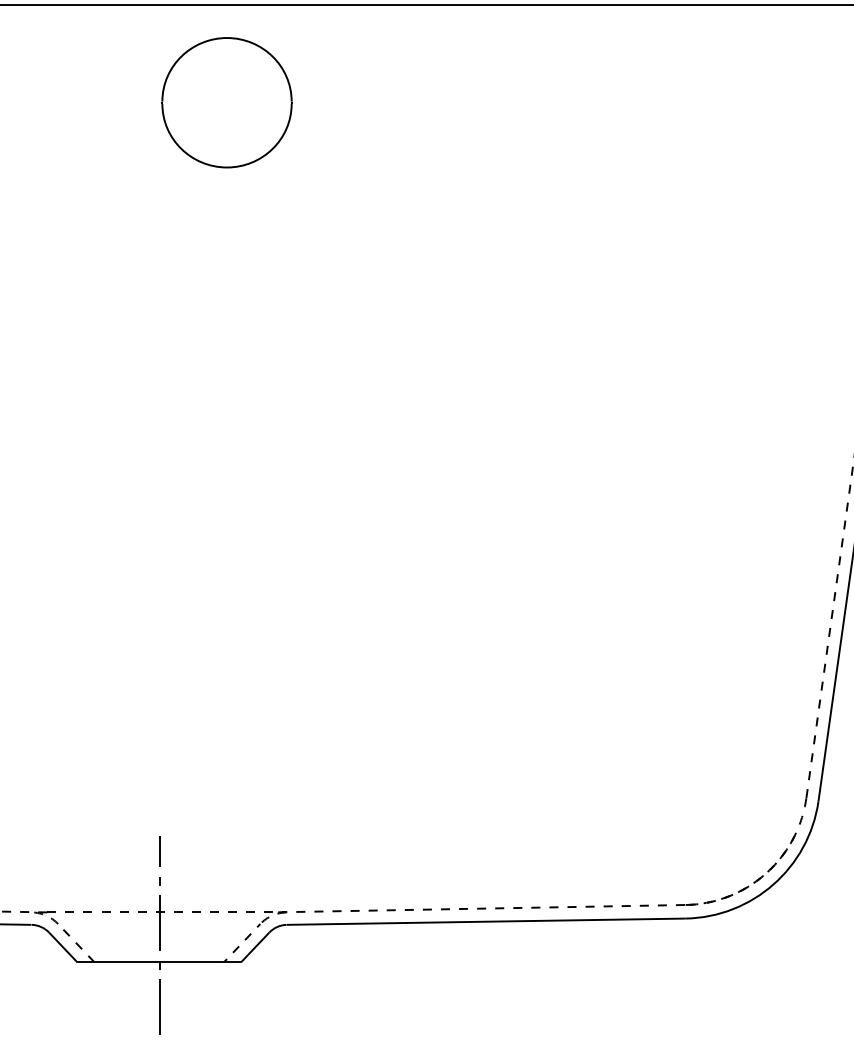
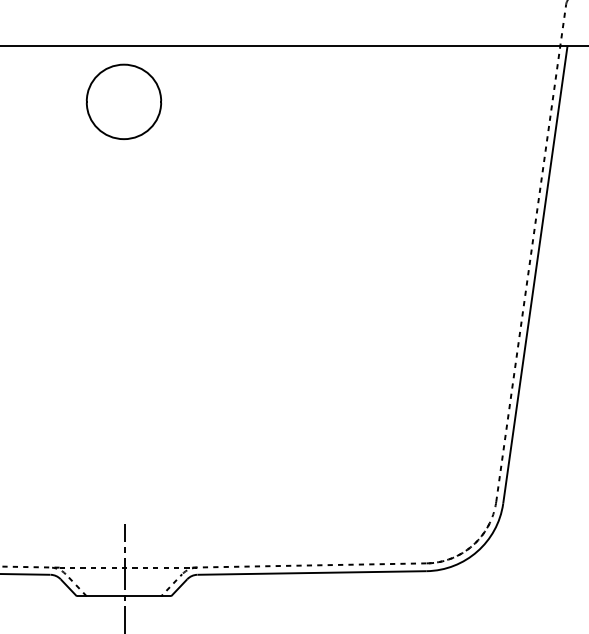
part: (226, 102) -> (123, 101), moved

